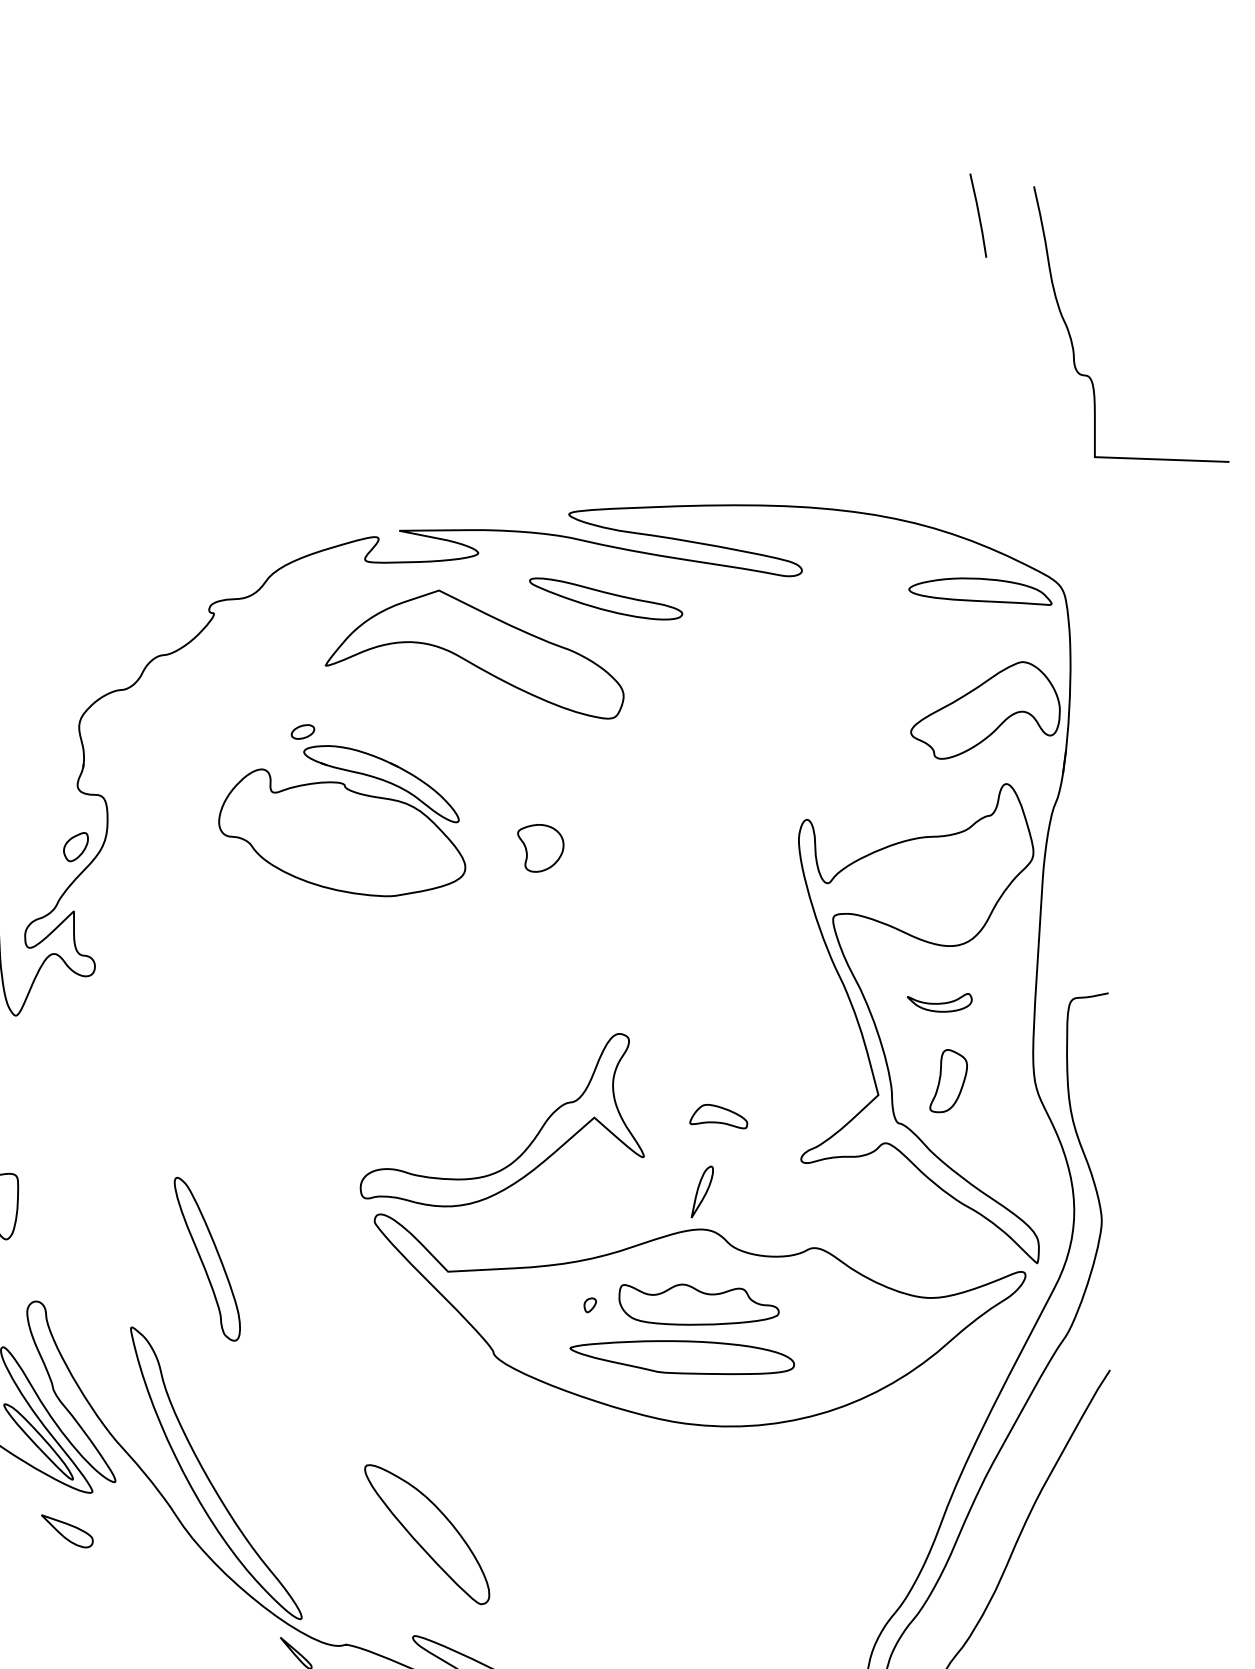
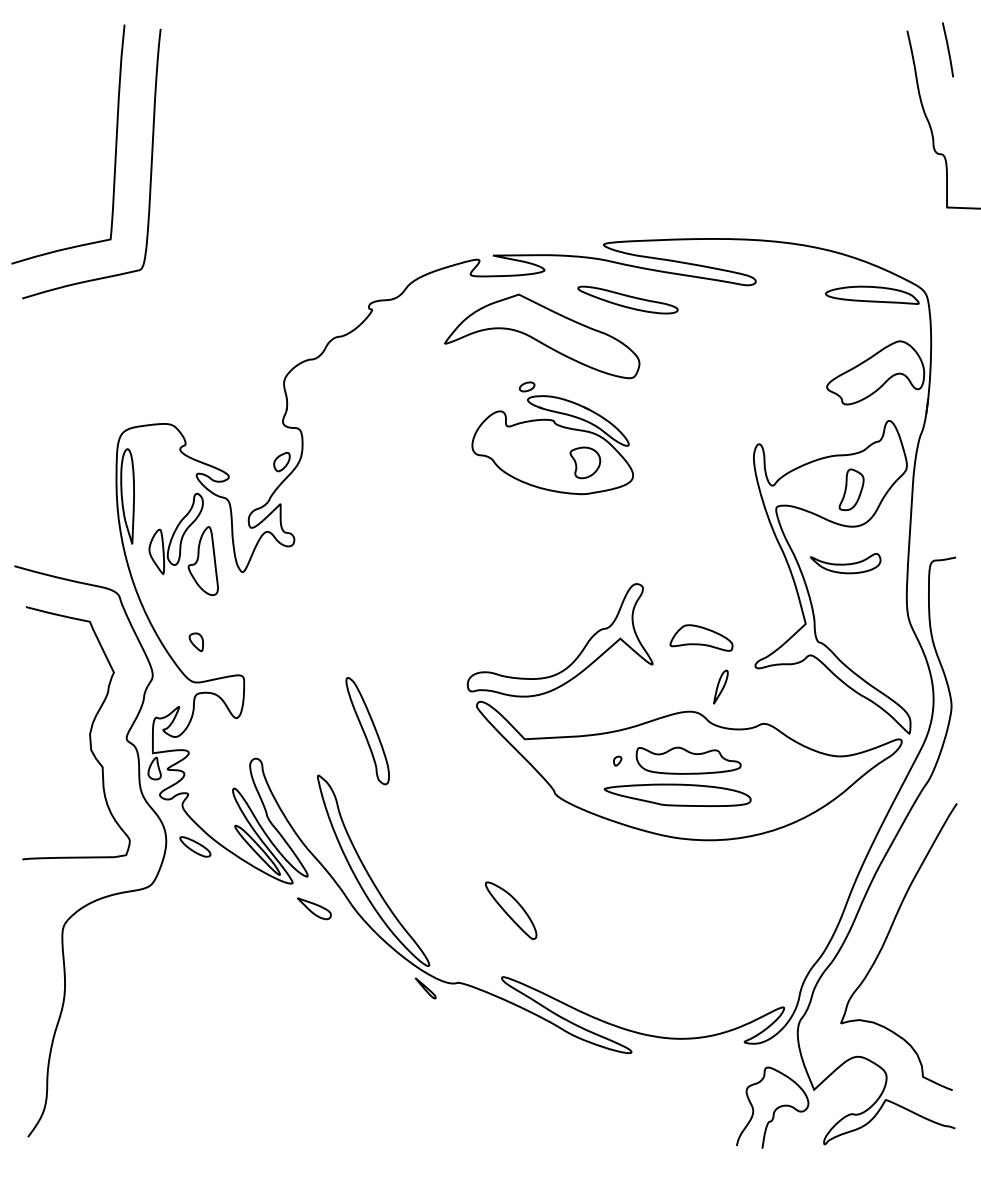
line: (977, 215) -> (947, 49), moved
part: (341, 810) -> (552, 438), moved
part: (939, 1002) -> (845, 563), size x1.67
part: (948, 1080) -> (851, 489), moved
part: (718, 1115) -> (701, 637), size x1.67
part: (701, 1190) -> (720, 686), moved
part: (67, 1530) -> (314, 908), moved
part: (426, 1534) -> (510, 910), size x0.62

